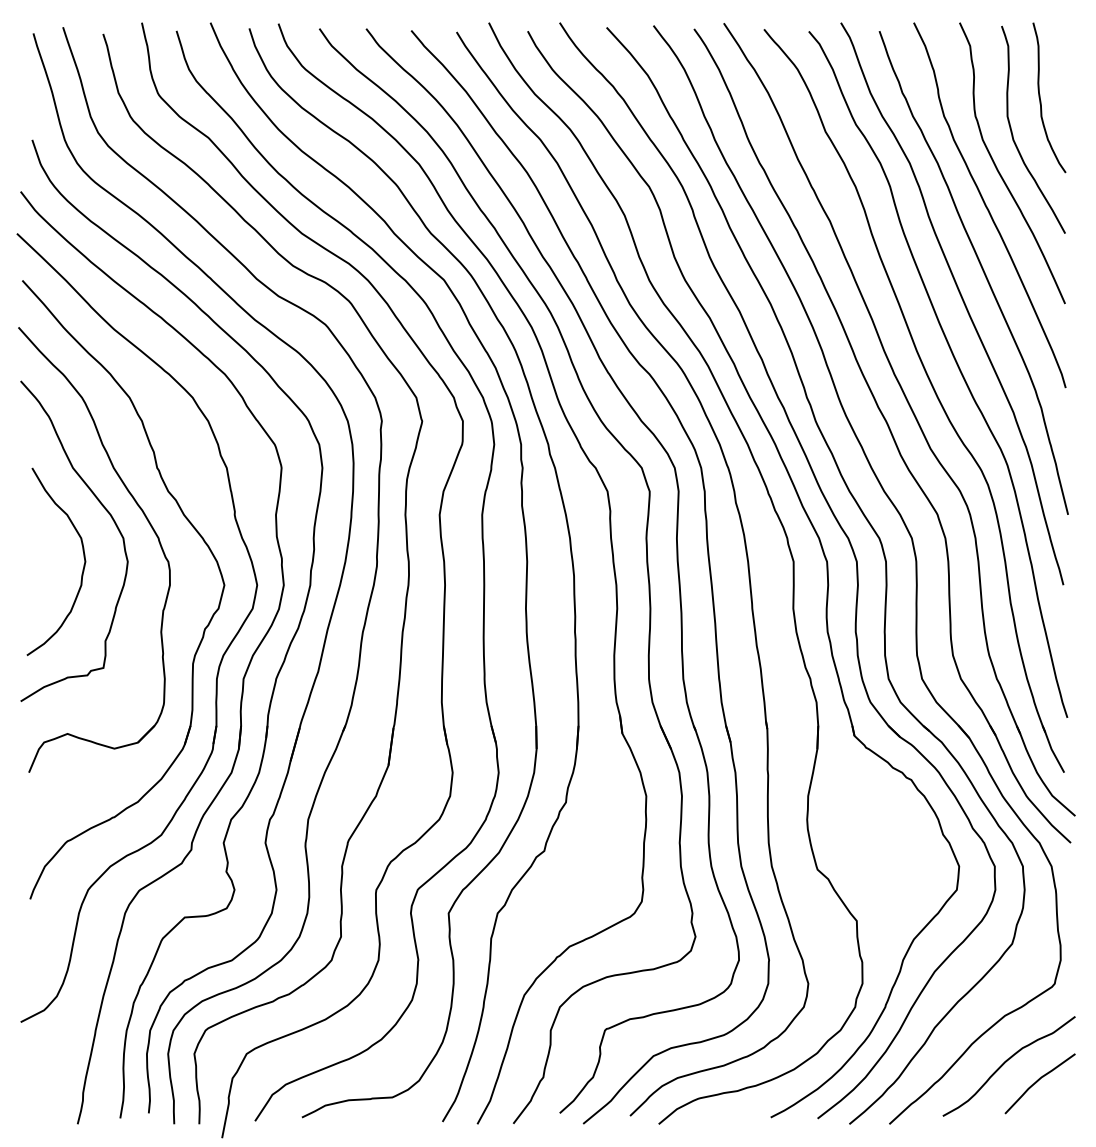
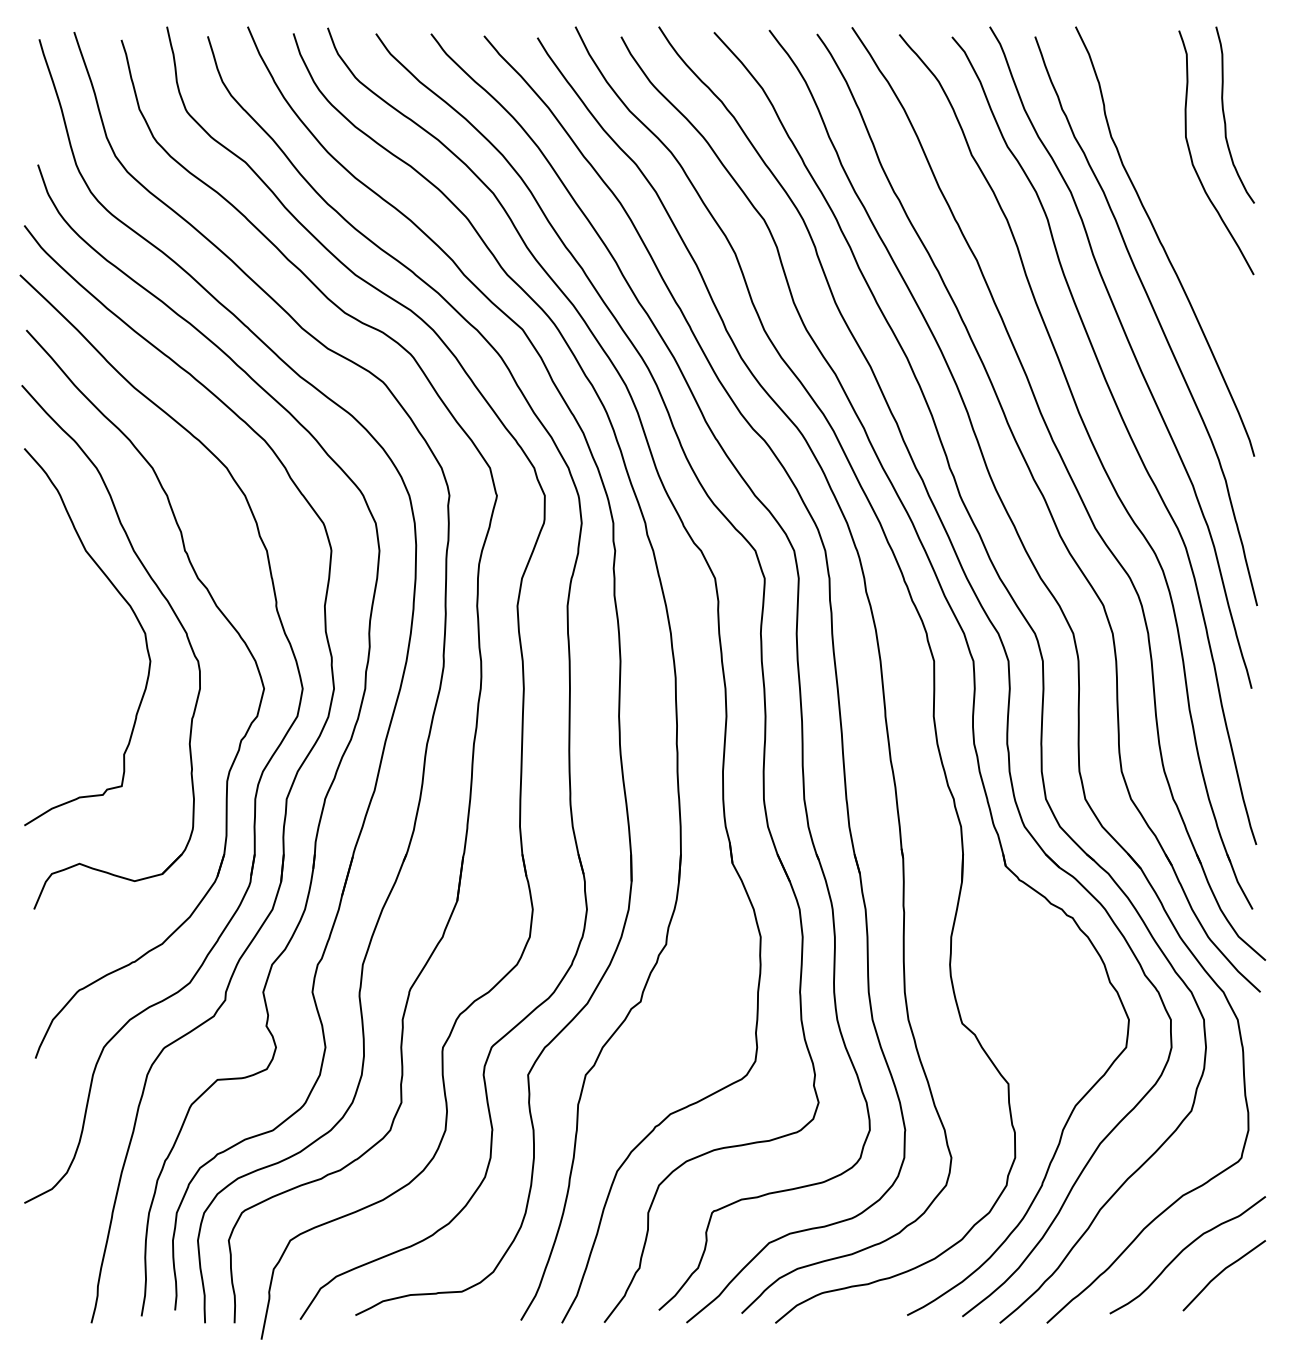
curve: (998, 170) -> (1175, 200), removed
curve: (82, 568) -> (97, 669), removed

